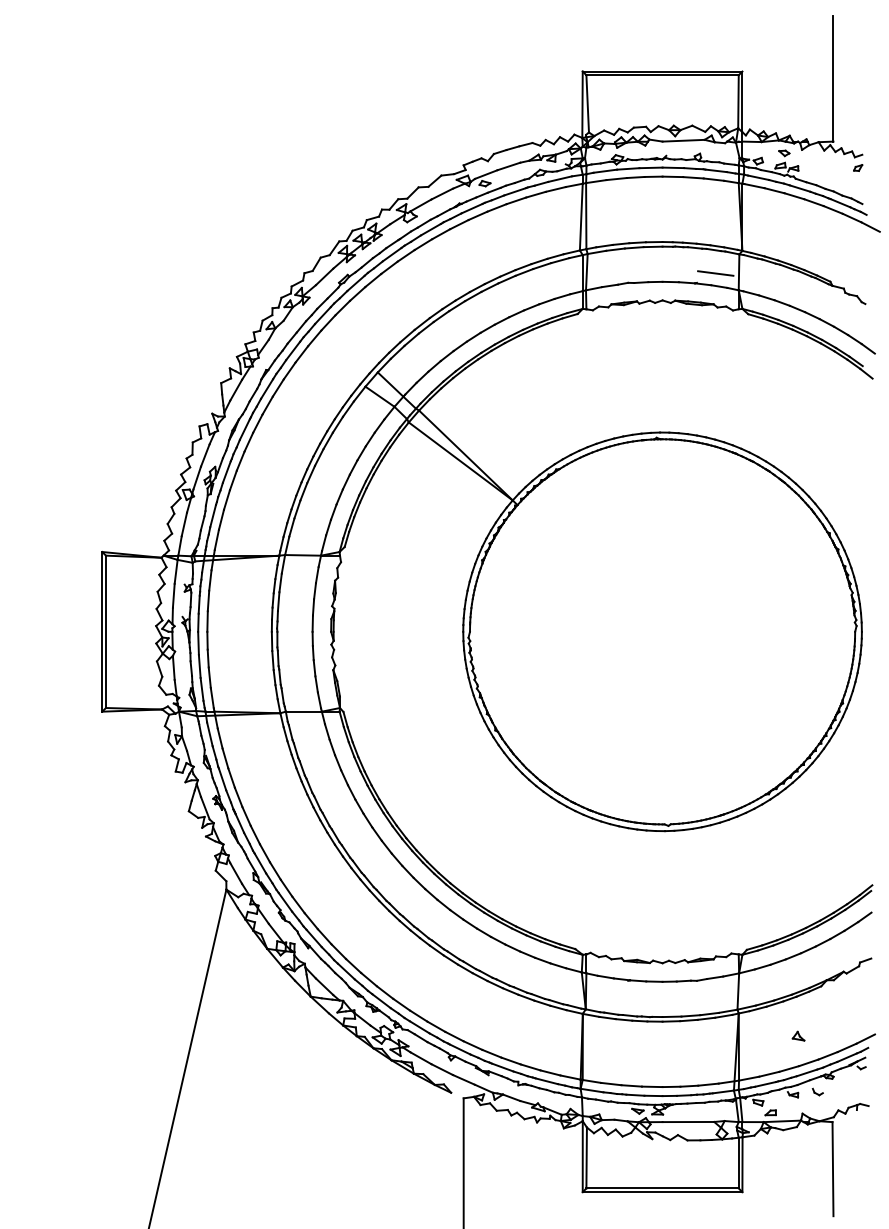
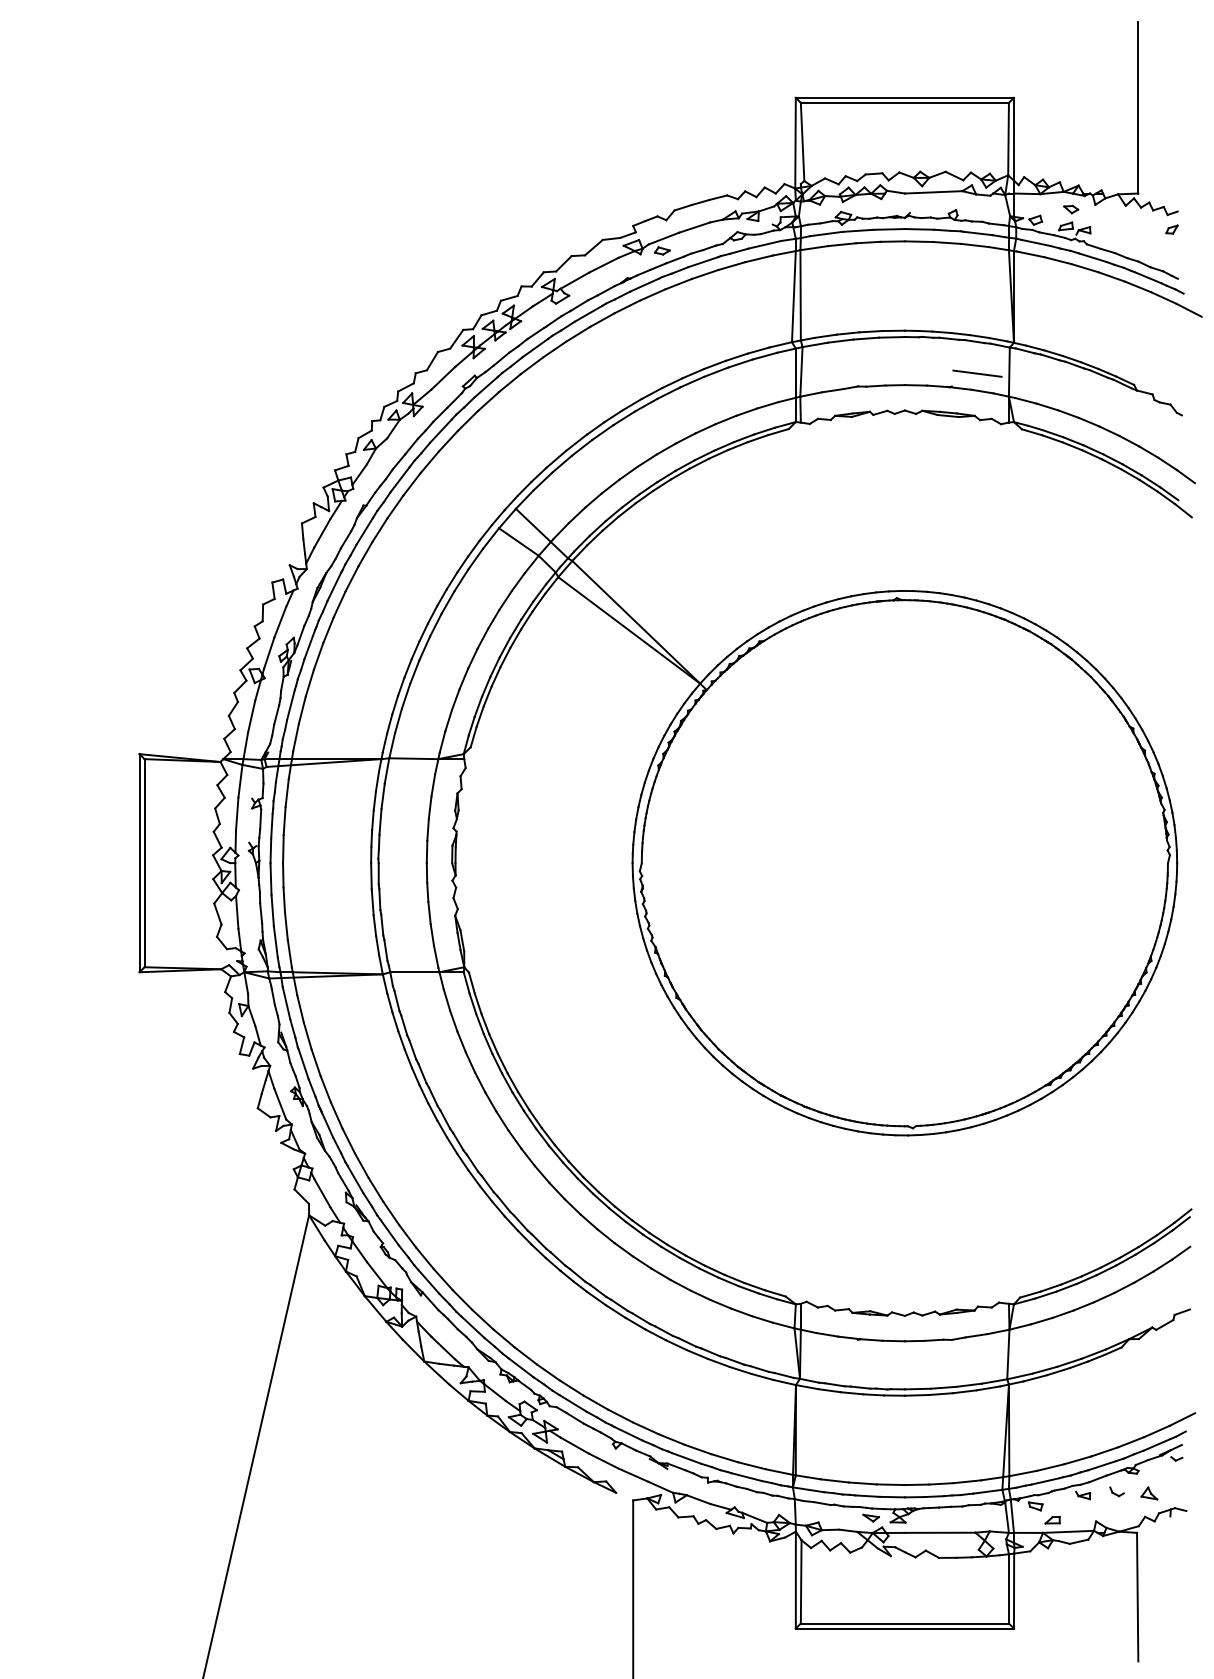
part: (798, 1035) -> (1149, 1492), moved

